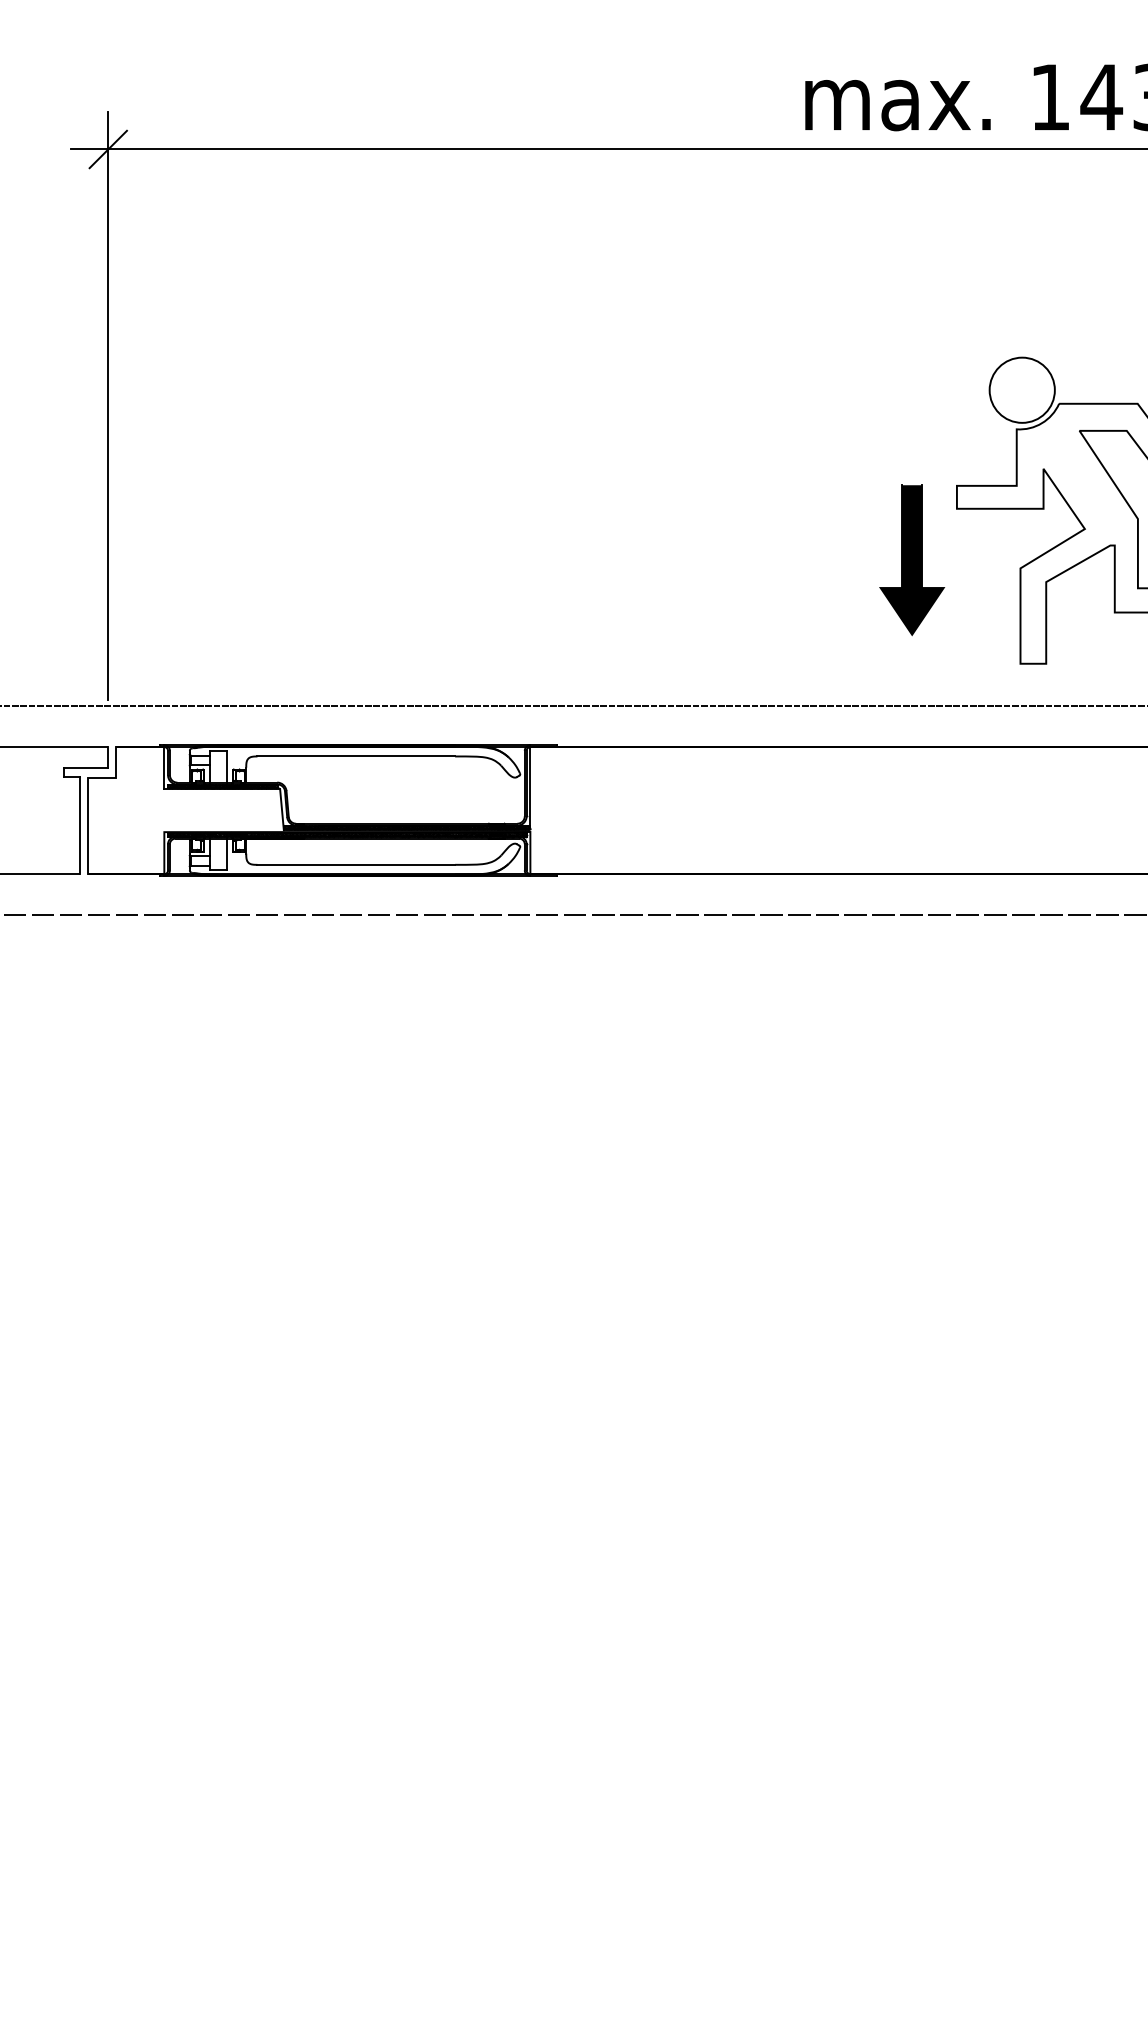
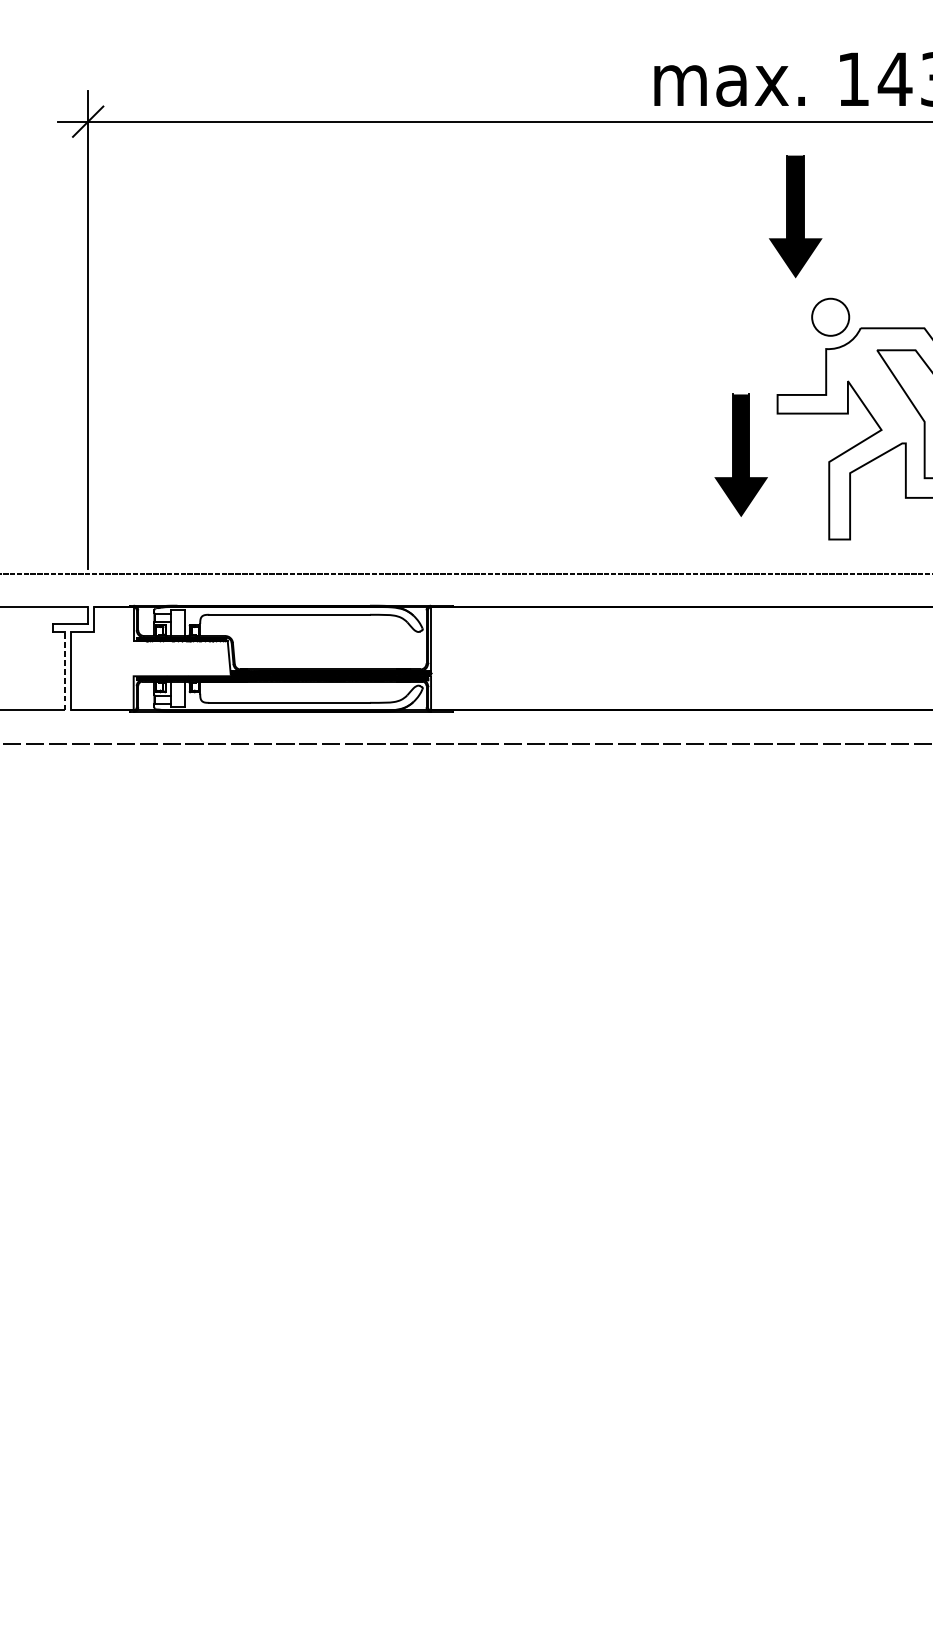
part: (979, 266) -> (795, 216), added
circle: (1021, 389) -> (830, 316), size x0.7
line: (80, 825) -> (65, 670), solid -> dashed

